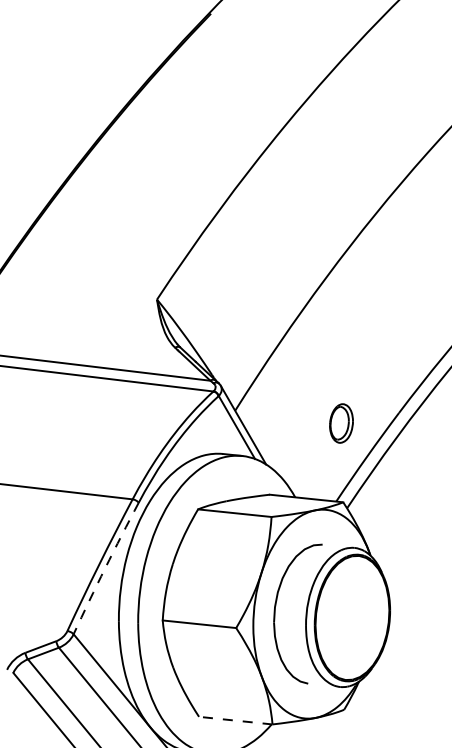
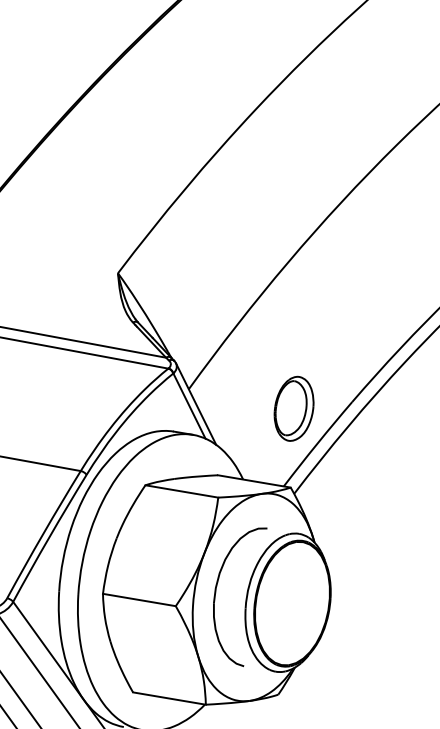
part: (341, 423) -> (294, 408), size x1.67
arc: (105, 568) -> (49, 538), dashed -> solid
line: (235, 720) -> (169, 698), dashed -> solid

